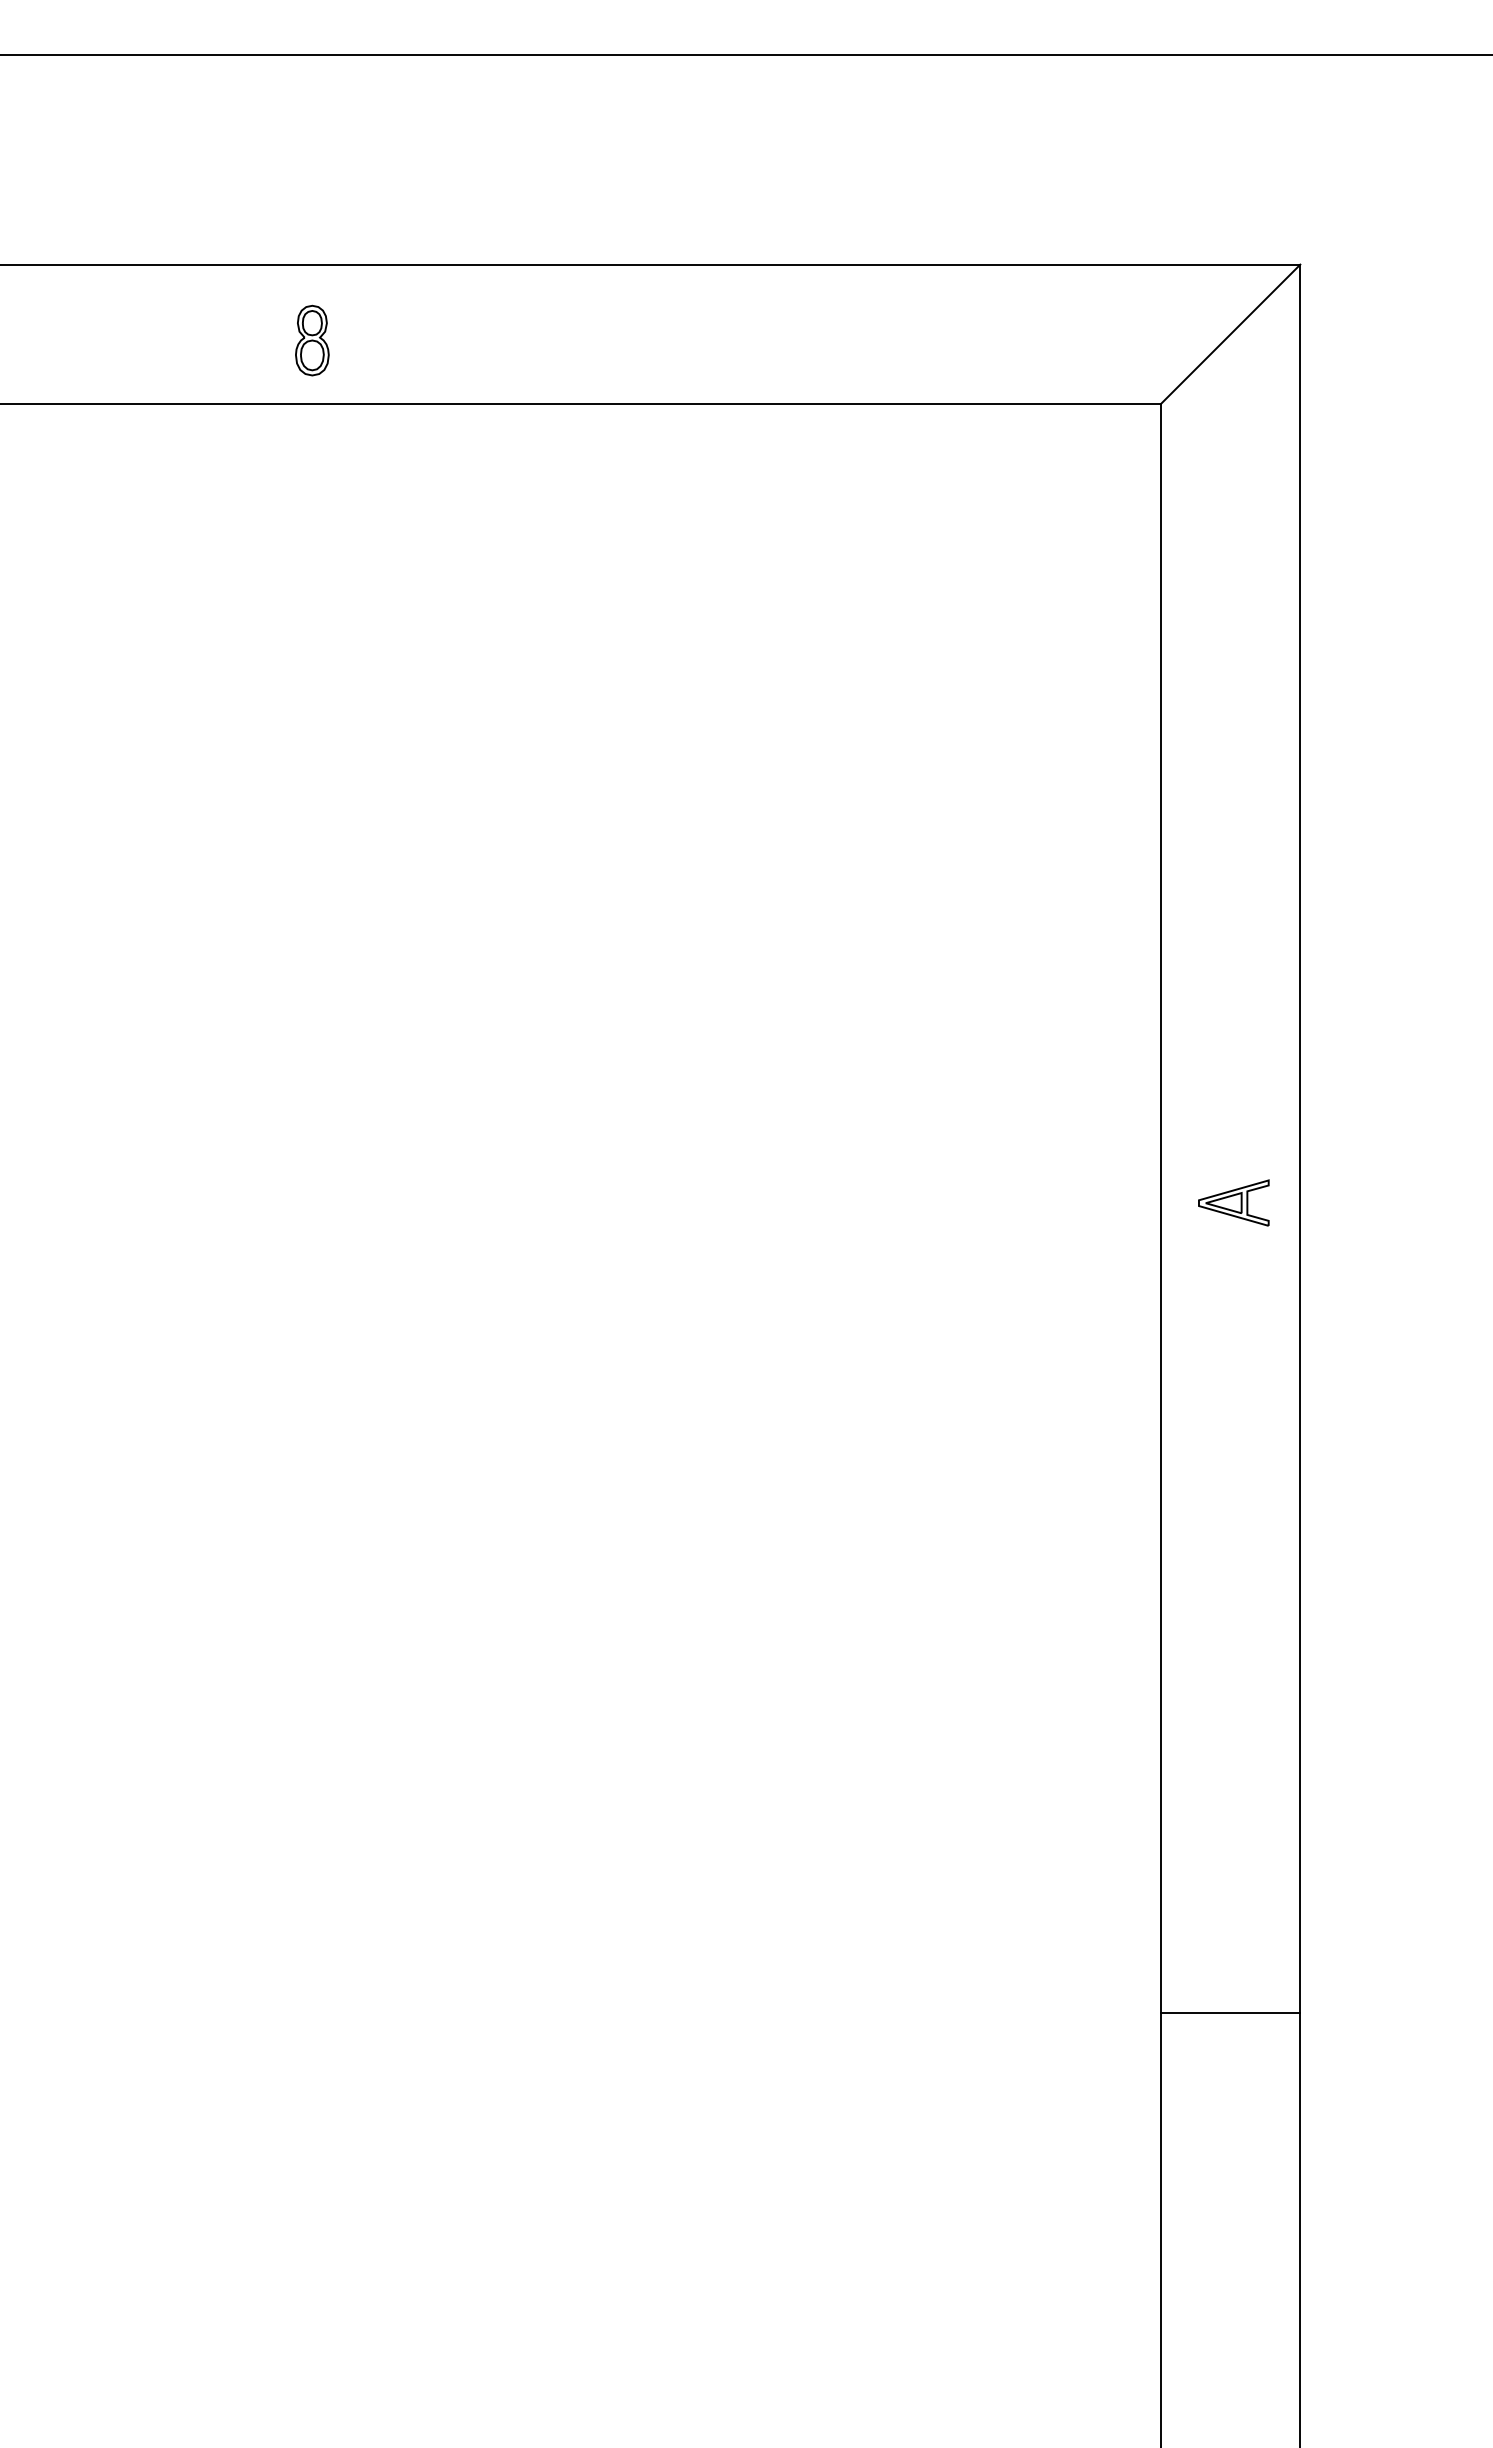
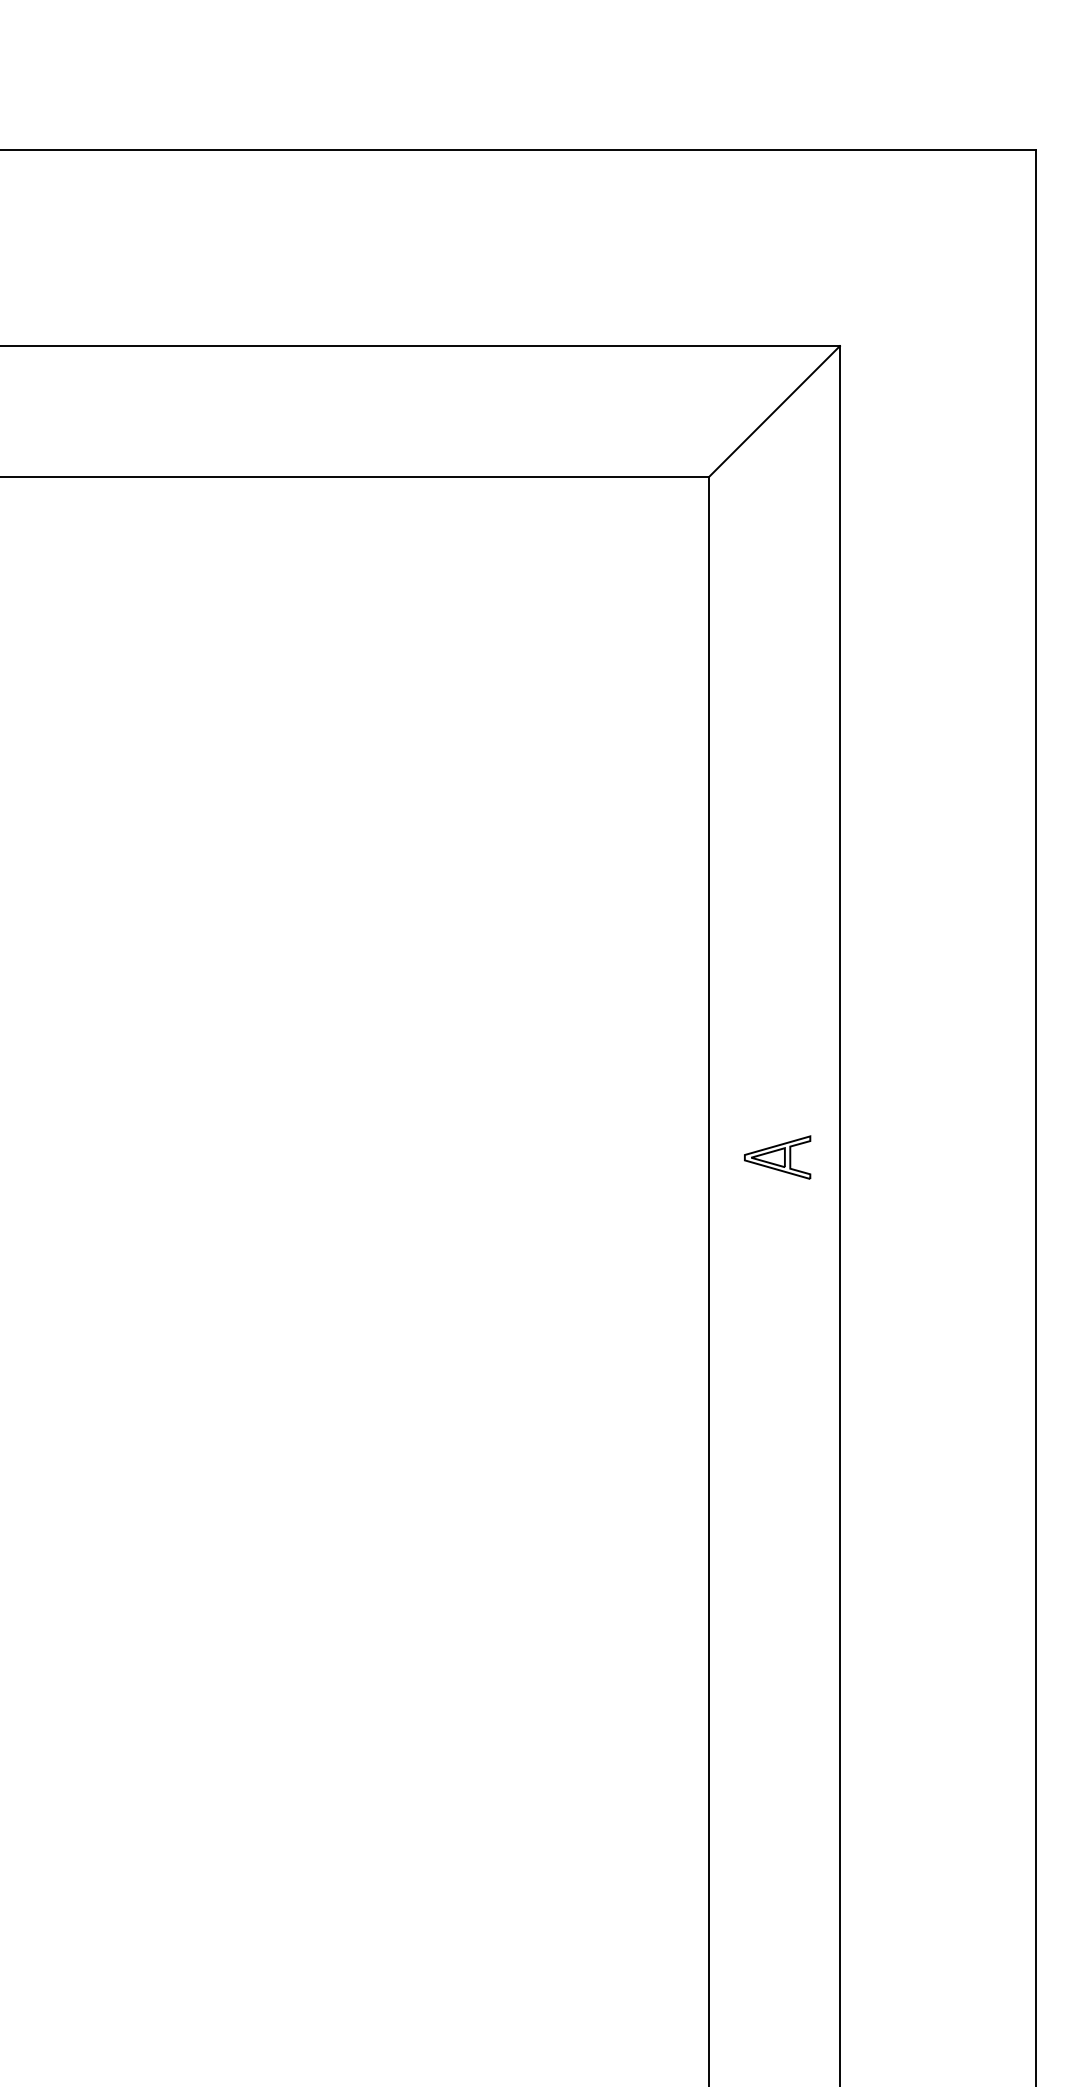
part: (1233, 1202) -> (777, 1157), moved
line: (1230, 2013) -> (774, 1987), removed

